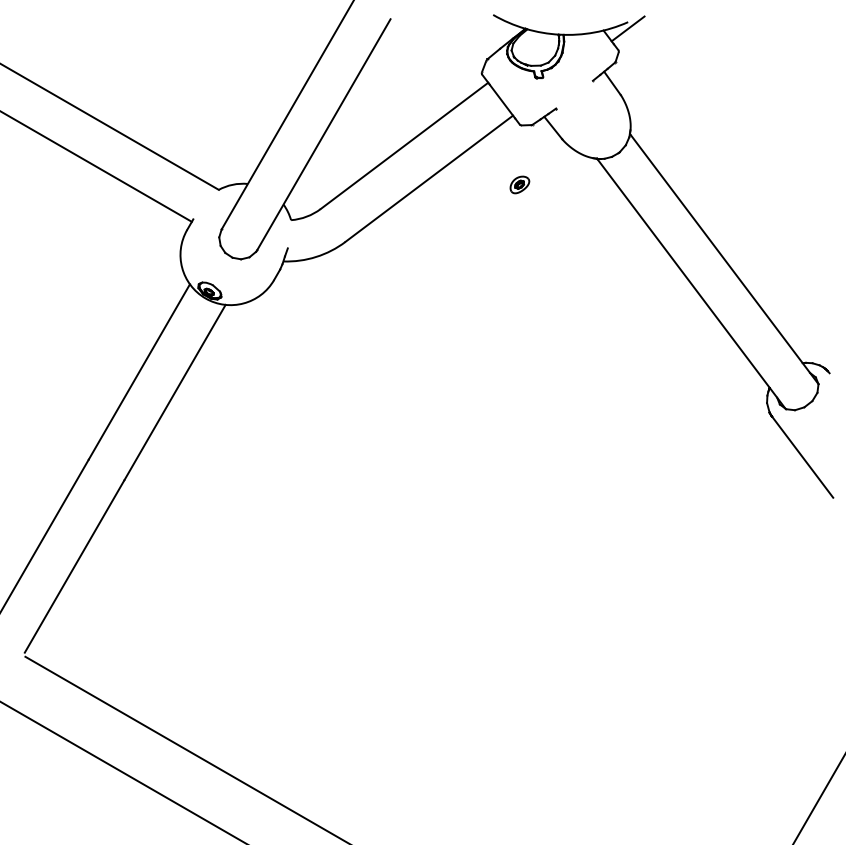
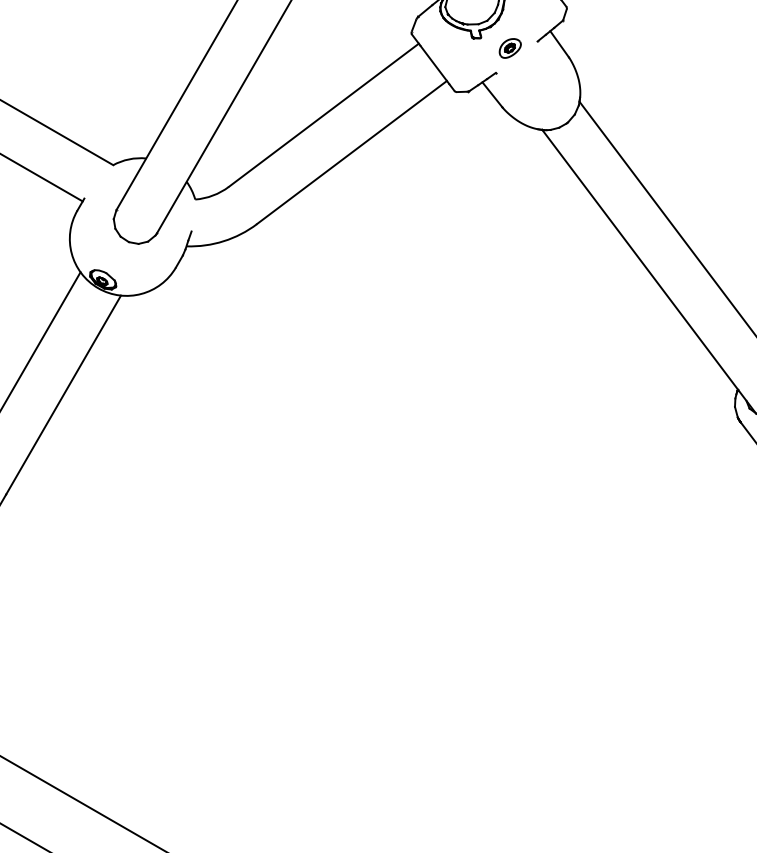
part: (519, 184) -> (509, 47), moved

